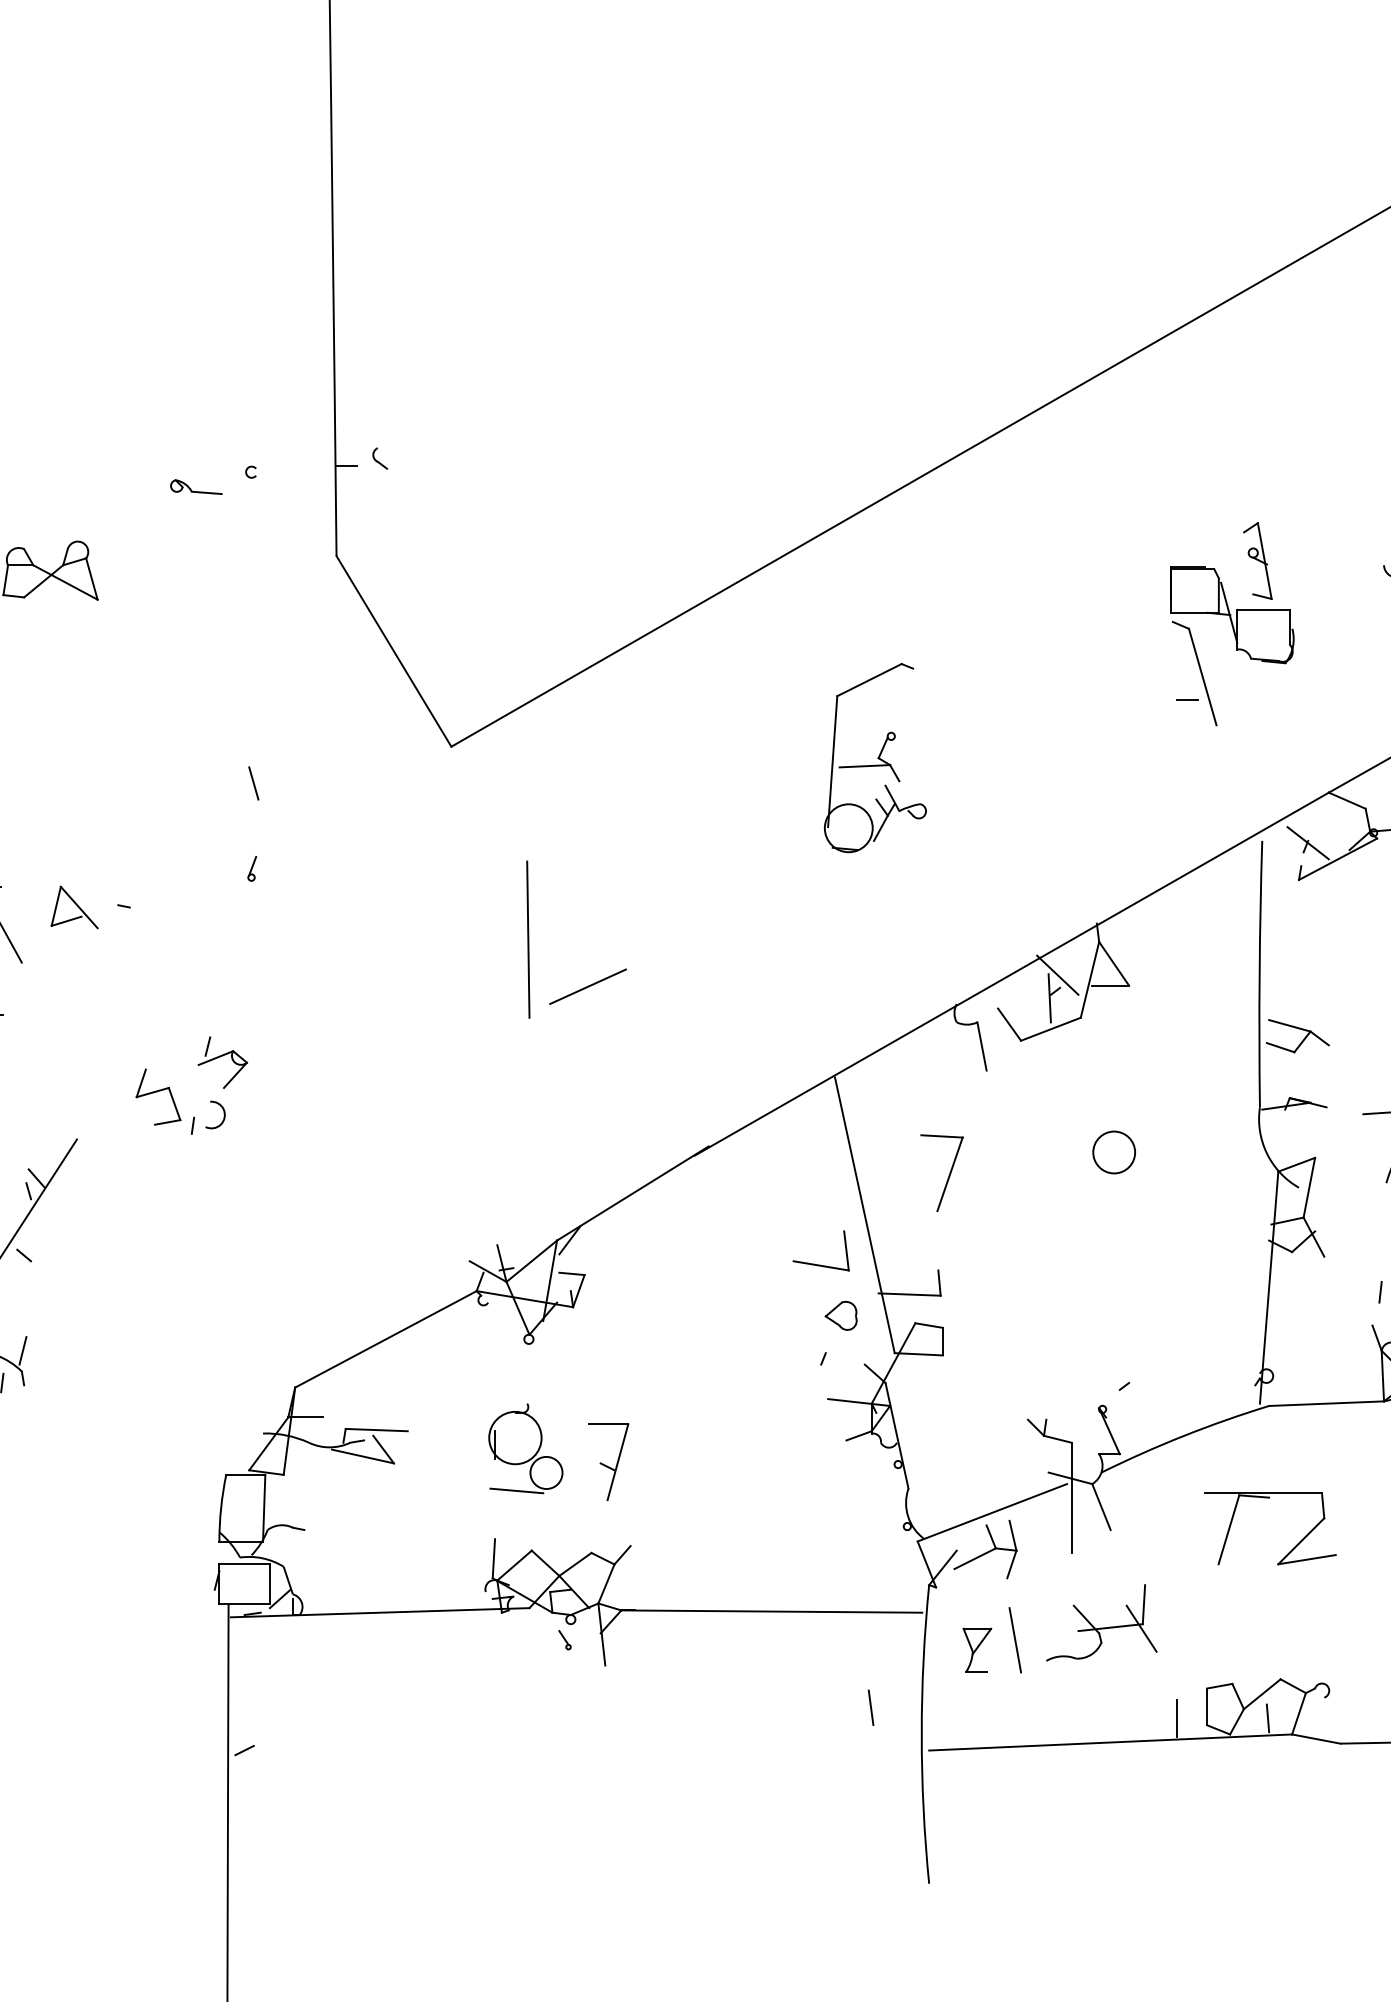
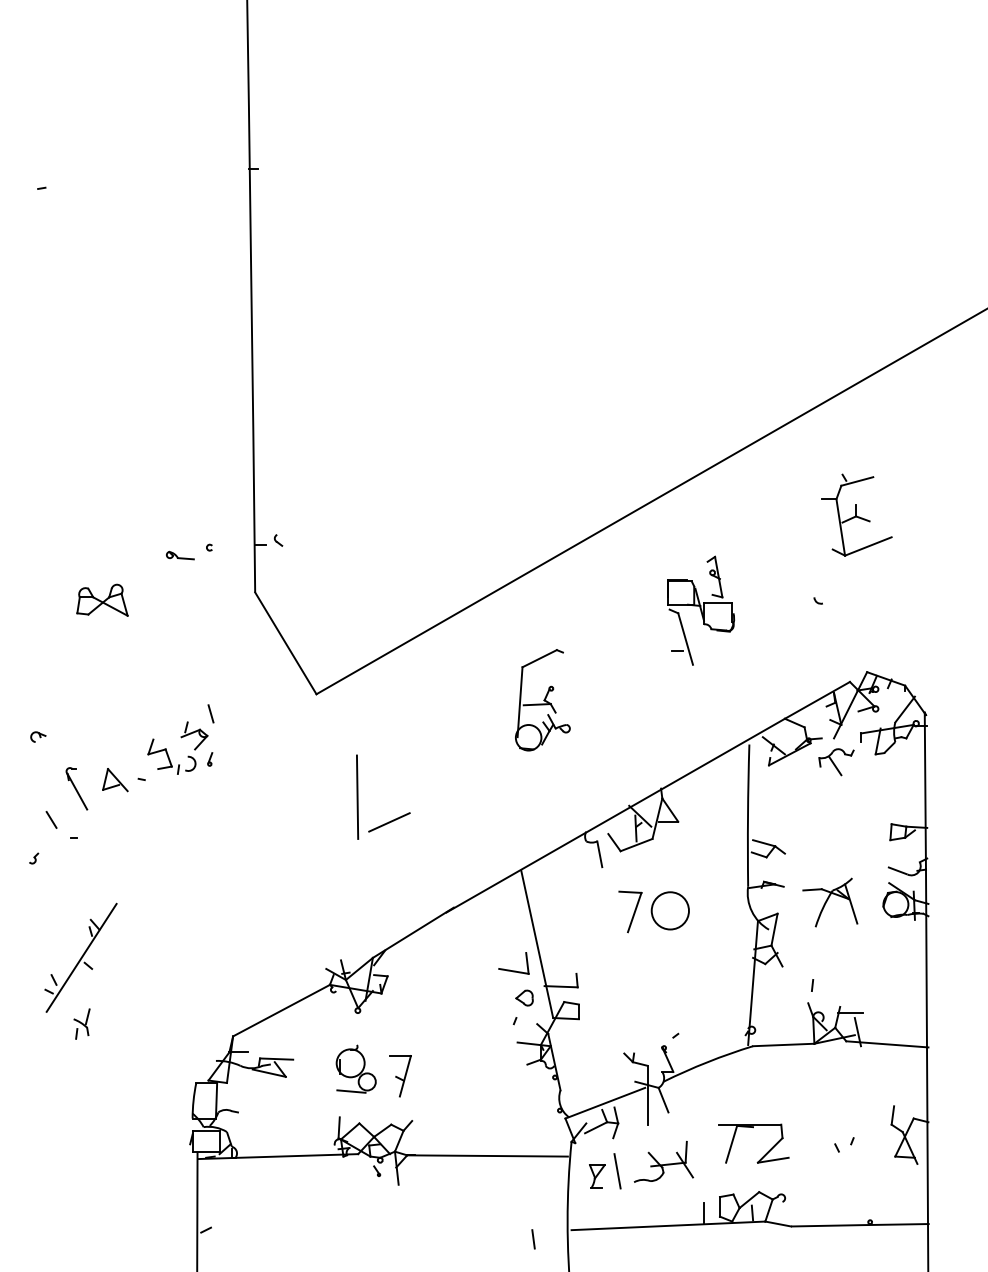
part: (1230, 623) -> (700, 610), moved
part: (198, 1067) -> (181, 738), moved
circle: (1112, 1151) -> (669, 910), size x1.67
part: (942, 1172) -> (630, 911), moved
part: (1269, 1500) -> (753, 1128), moved
line: (870, 1708) -> (533, 1239), moved

